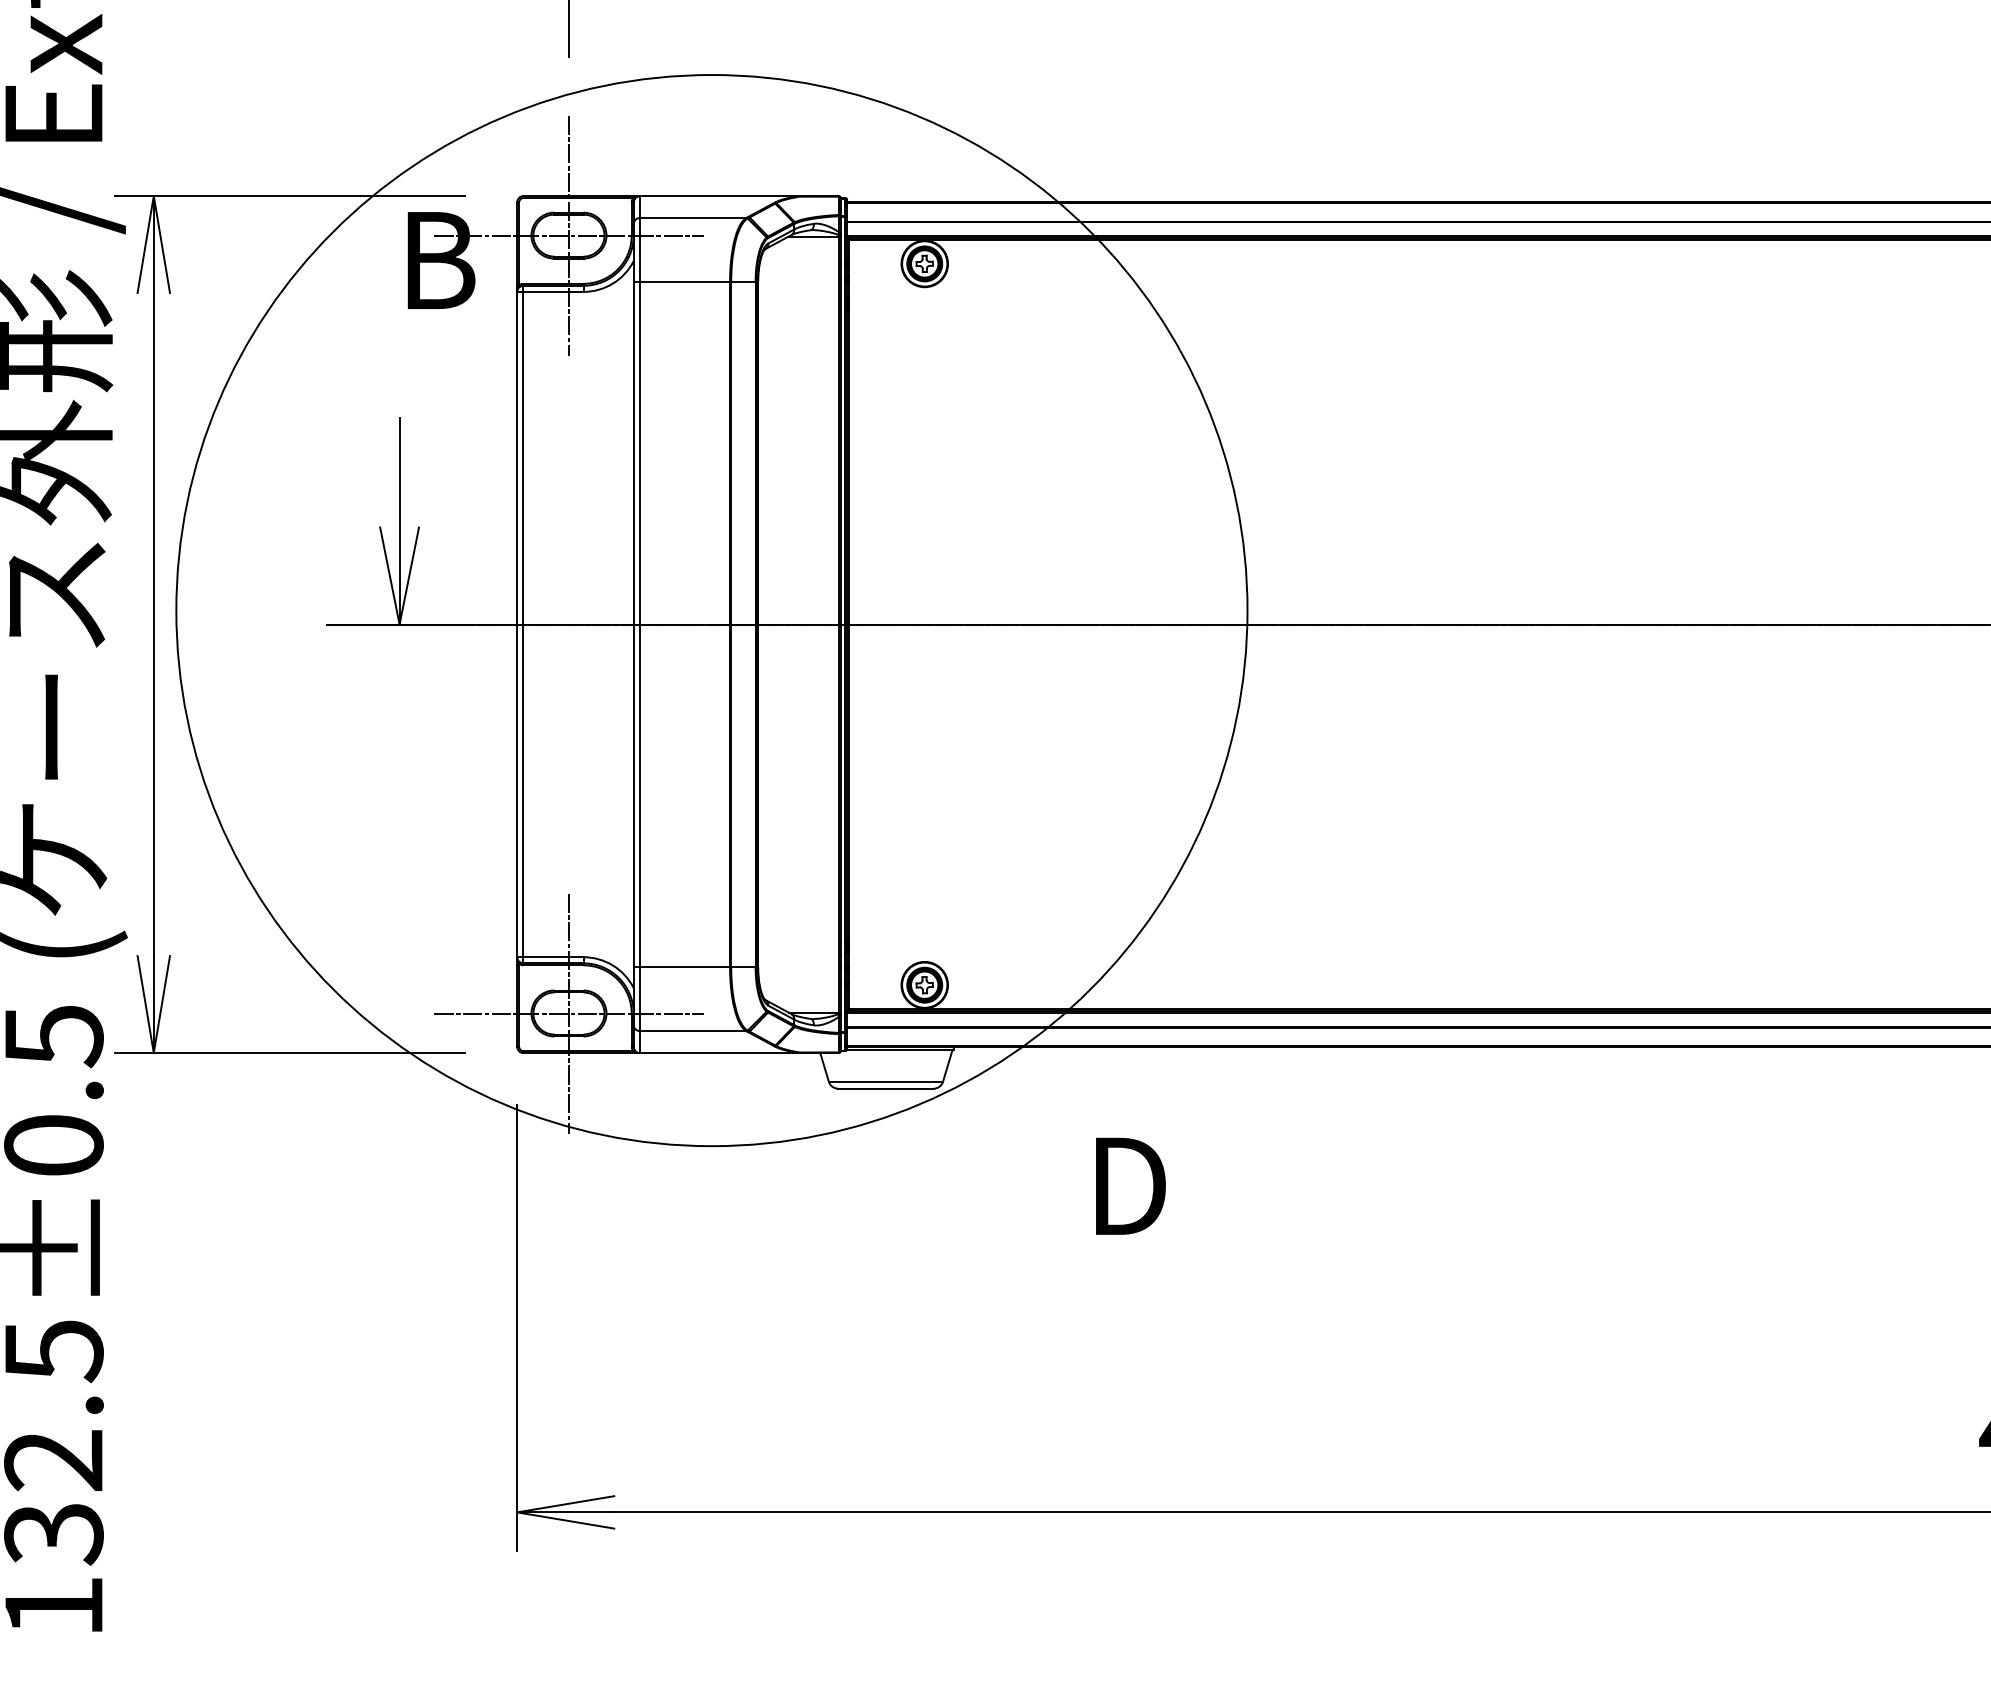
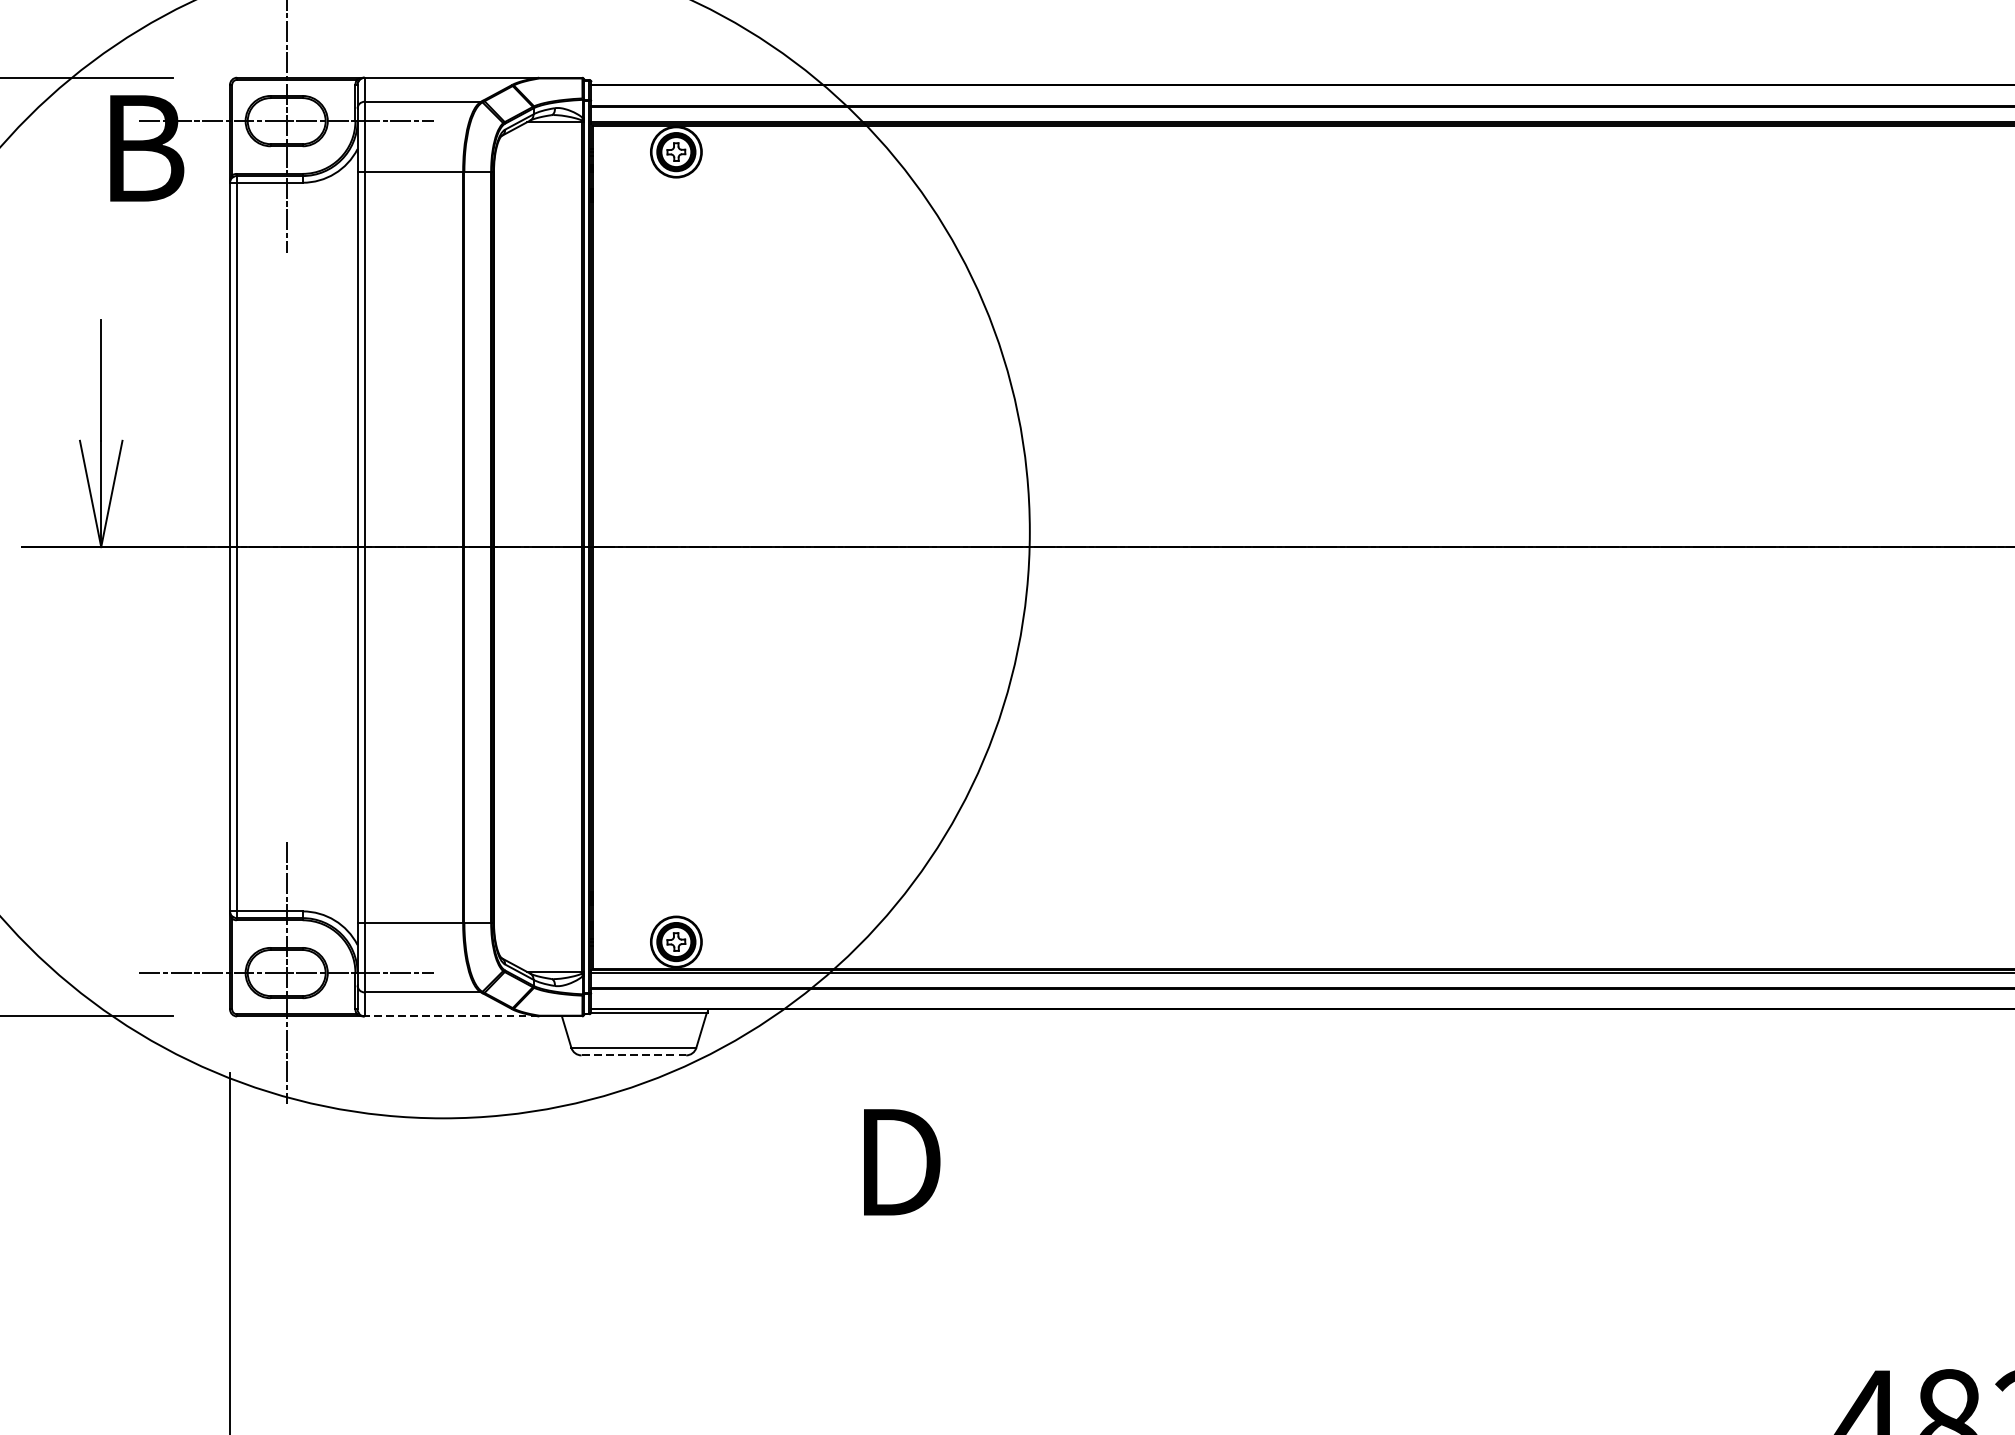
line: (718, 1053) -> (450, 1016), solid -> dashed
line: (885, 1088) -> (633, 1055), solid -> dashed

